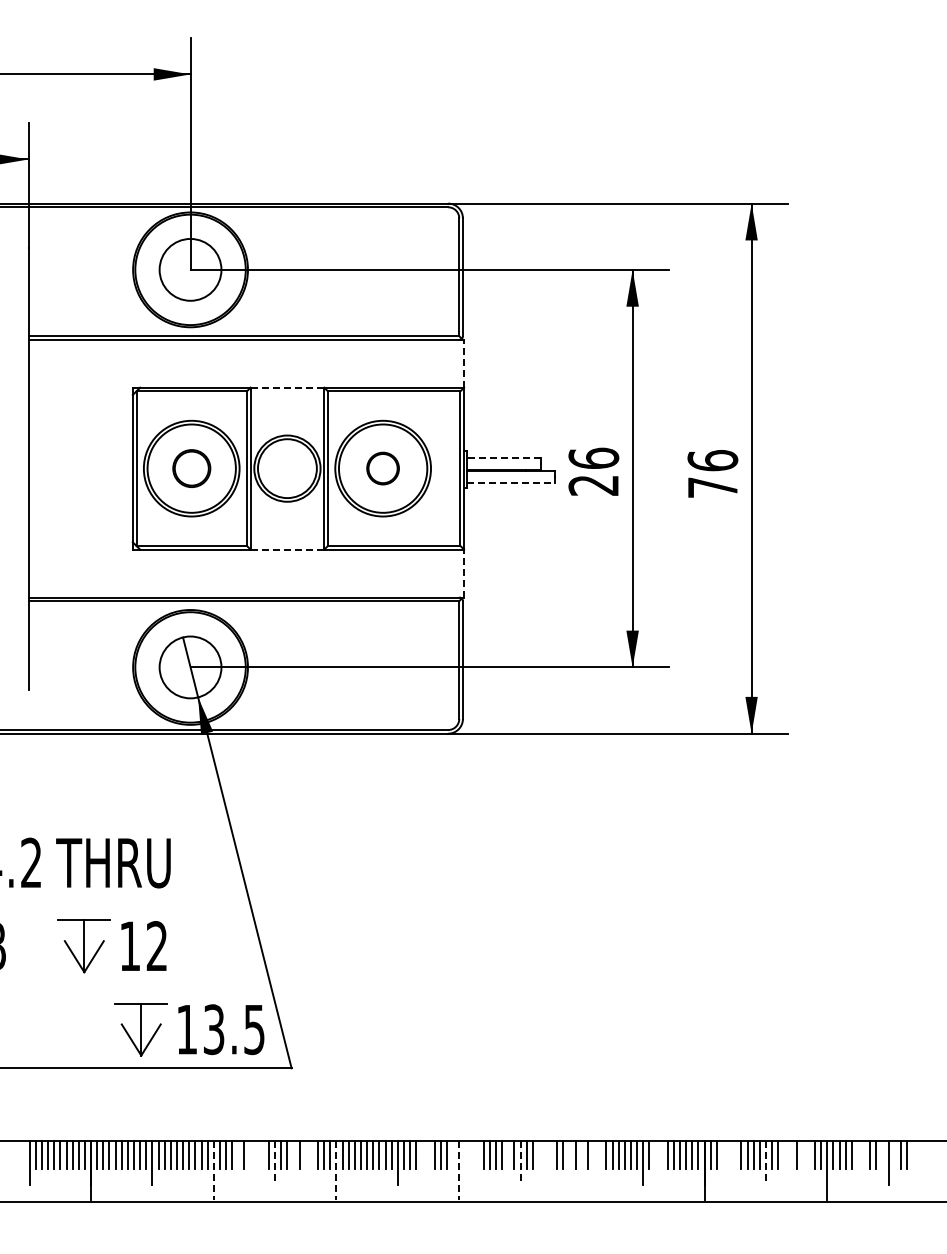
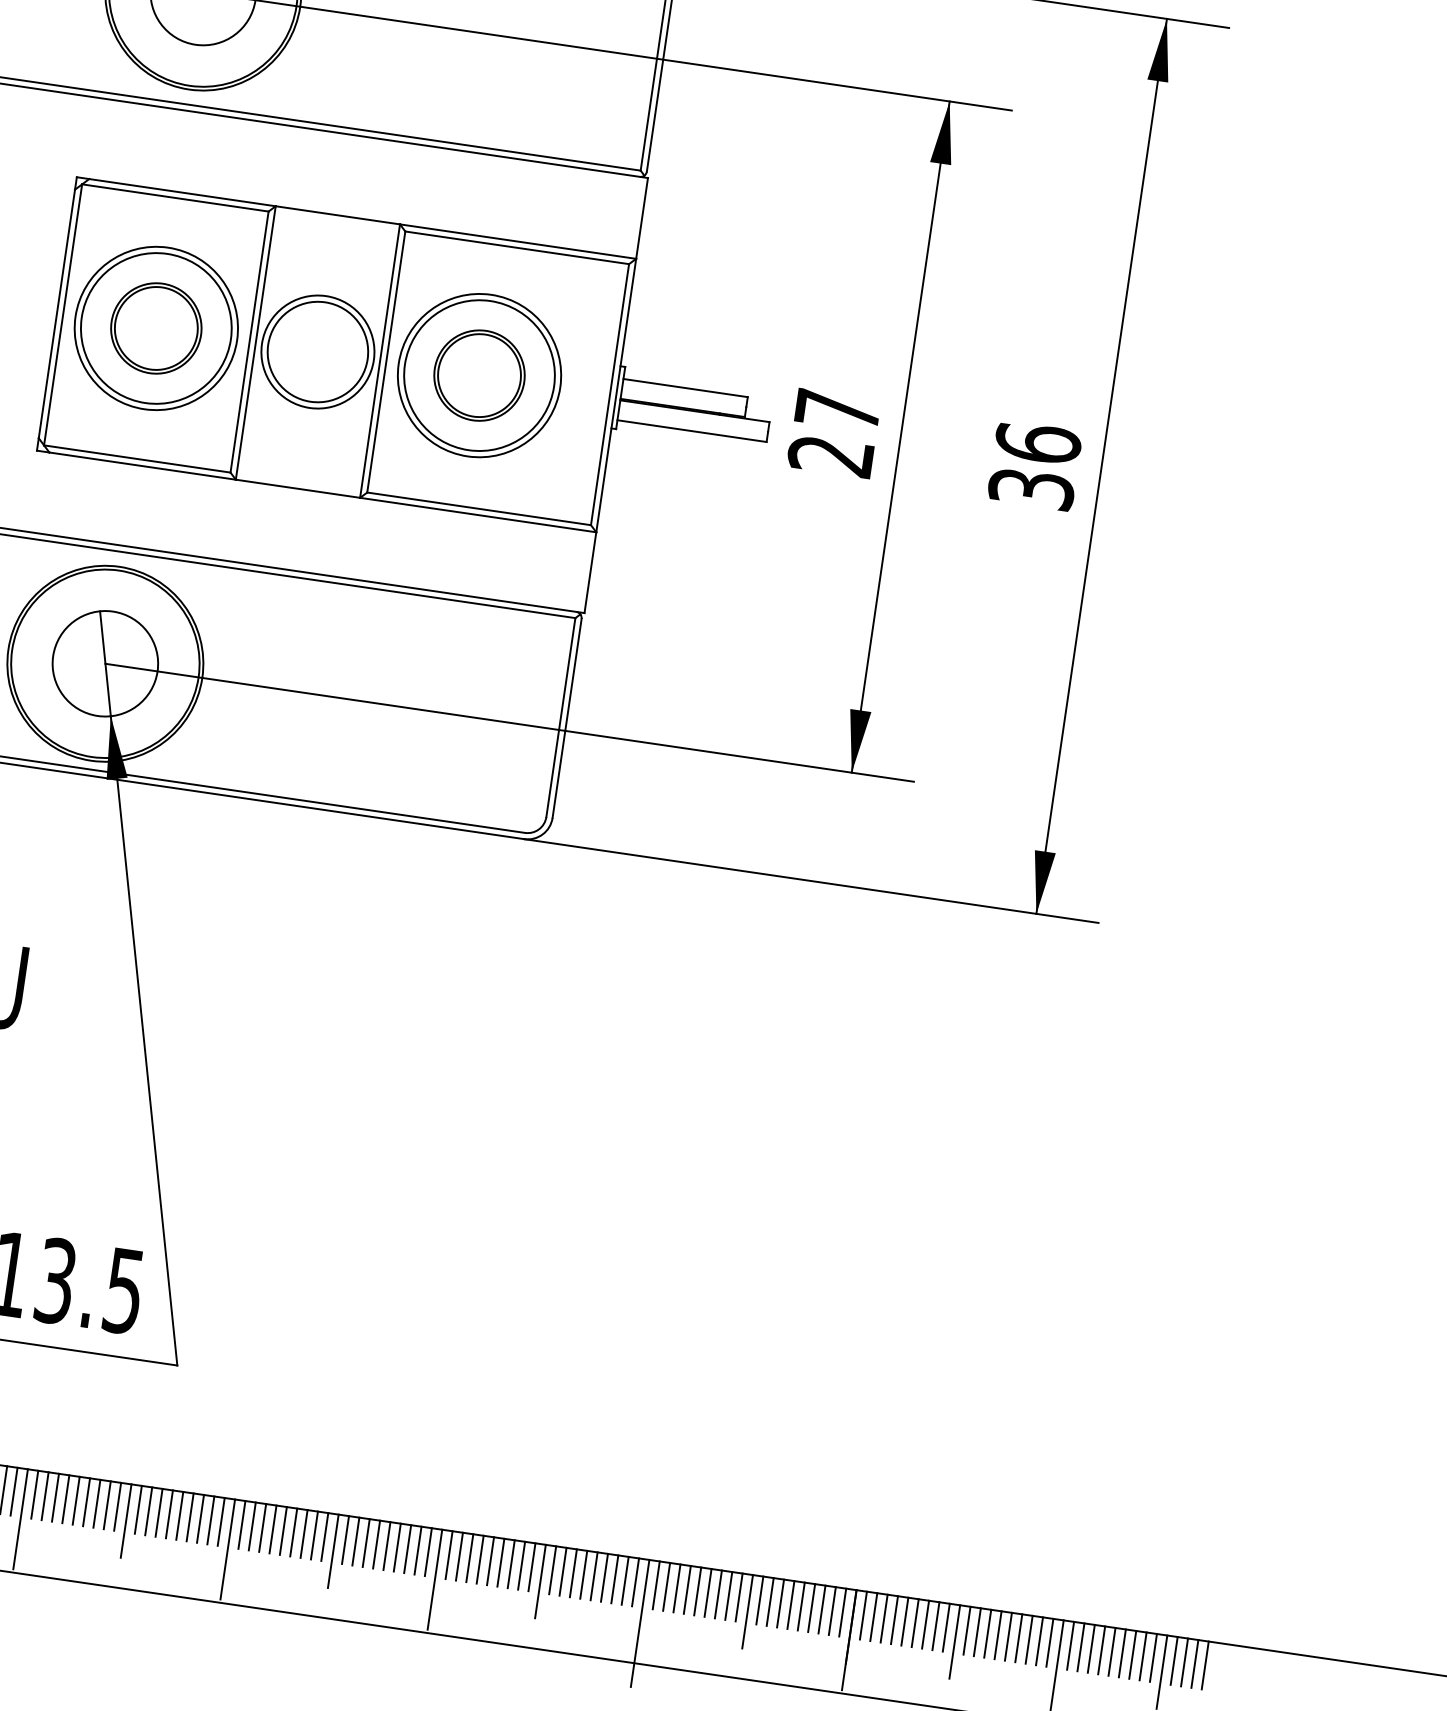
line: (464, 363) -> (642, 218), dashed -> solid
line: (287, 387) -> (338, 215), dashed -> solid
text: (593, 457) -> (837, 408), 26 -> 27
line: (503, 458) -> (685, 388), dashed -> solid
part: (191, 468) -> (155, 328), size x1.43
part: (382, 468) -> (478, 375), size x1.67
line: (511, 482) -> (692, 430), dashed -> solid
text: (712, 487) -> (1030, 488), 76 -> 36
line: (287, 549) -> (298, 488), dashed -> solid
line: (464, 573) -> (591, 572), dashed -> solid
line: (238, 1155) -> (66, 1499), added
line: (250, 1155) -> (86, 1502), added
line: (256, 1155) -> (96, 1504), added
line: (262, 1155) -> (106, 1505), added
line: (293, 1155) -> (158, 1513), added
line: (305, 1155) -> (179, 1516), added
line: (311, 1155) -> (189, 1517), added
line: (422, 1155) -> (376, 1544), added
line: (428, 1155) -> (386, 1546), added
line: (453, 1155) -> (429, 1552), added
line: (465, 1155) -> (449, 1555), added
line: (471, 1155) -> (459, 1556), added
line: (477, 1155) -> (469, 1558), added
line: (508, 1155) -> (521, 1566), added
line: (538, 1155) -> (572, 1573), added
line: (545, 1155) -> (584, 1575), added
line: (551, 1155) -> (594, 1576), added
line: (569, 1155) -> (624, 1581), added
line: (594, 1155) -> (667, 1587), added
line: (600, 1155) -> (677, 1588), added
line: (655, 1155) -> (770, 1602), added
line: (661, 1155) -> (780, 1603), added
line: (722, 1155) -> (883, 1618), added
line: (729, 1155) -> (895, 1620), added
line: (735, 1155) -> (905, 1622), added
line: (784, 1155) -> (987, 1634), added
line: (790, 1155) -> (998, 1635), added
line: (802, 1155) -> (1018, 1638), added
line: (808, 1155) -> (1028, 1639), added
line: (857, 1155) -> (1111, 1652), added
line: (864, 1155) -> (1123, 1653), added
line: (882, 1155) -> (1153, 1658), added
line: (894, 1155) -> (1173, 1661), added
line: (913, 1155) -> (1205, 1665), added
line: (275, 1162) -> (126, 1520), dashed -> solid
line: (520, 1162) -> (540, 1580), dashed -> solid
line: (765, 1162) -> (954, 1641), dashed -> solid
line: (213, 1170) -> (20, 1518), dashed -> solid
line: (336, 1170) -> (227, 1549), dashed -> solid
line: (459, 1170) -> (435, 1579), dashed -> solid
line: (581, 1178) -> (639, 1622), added

